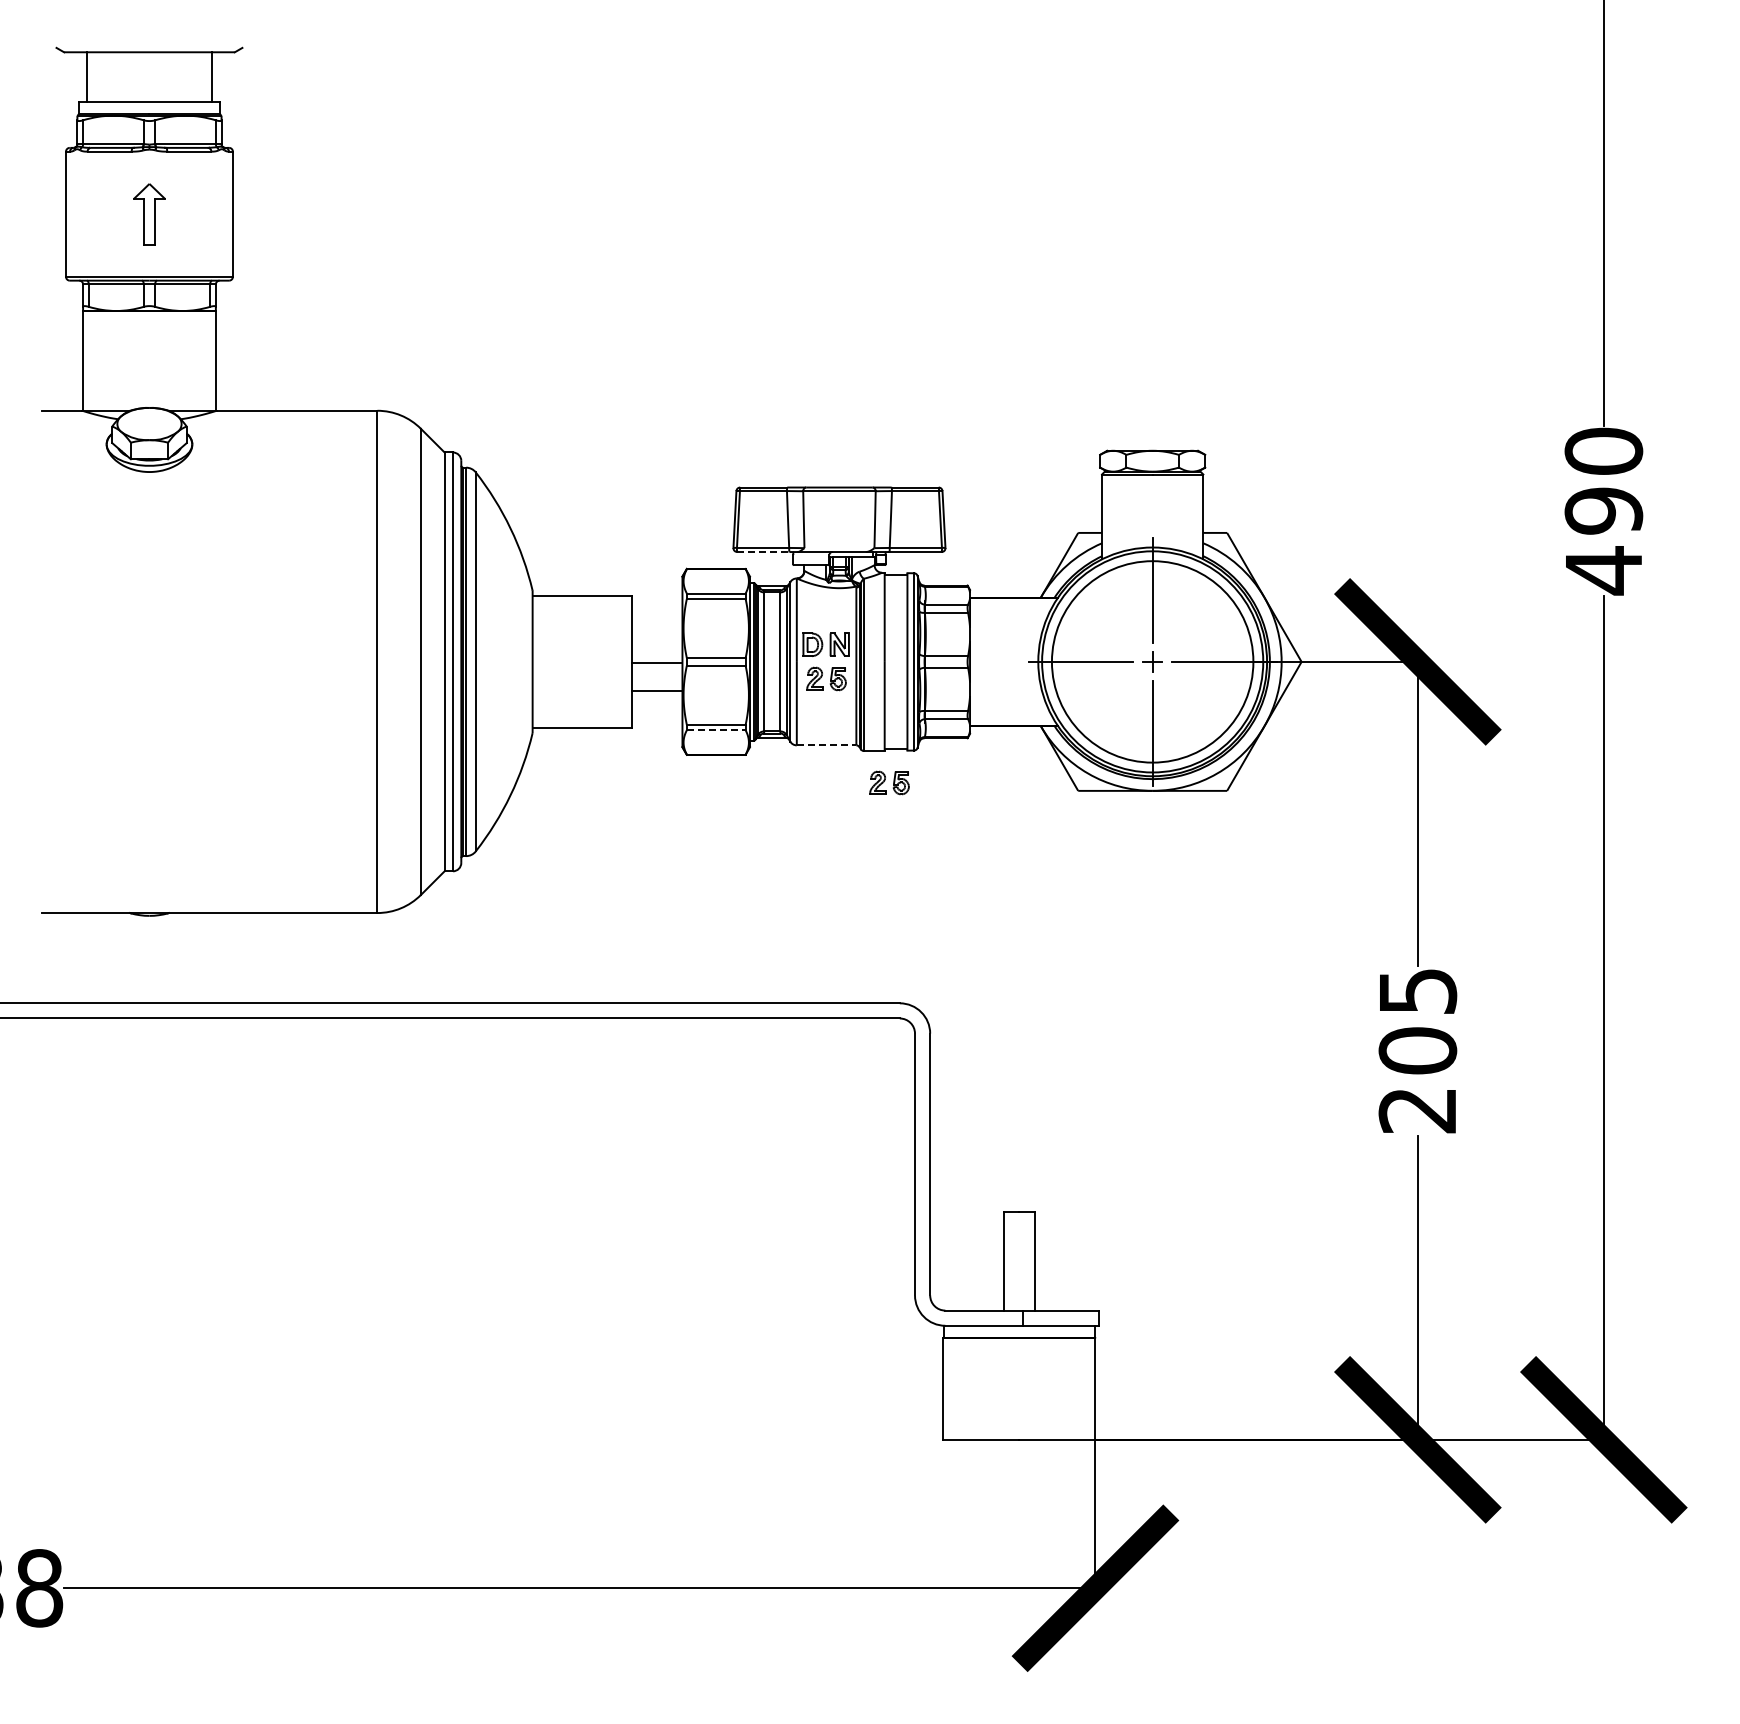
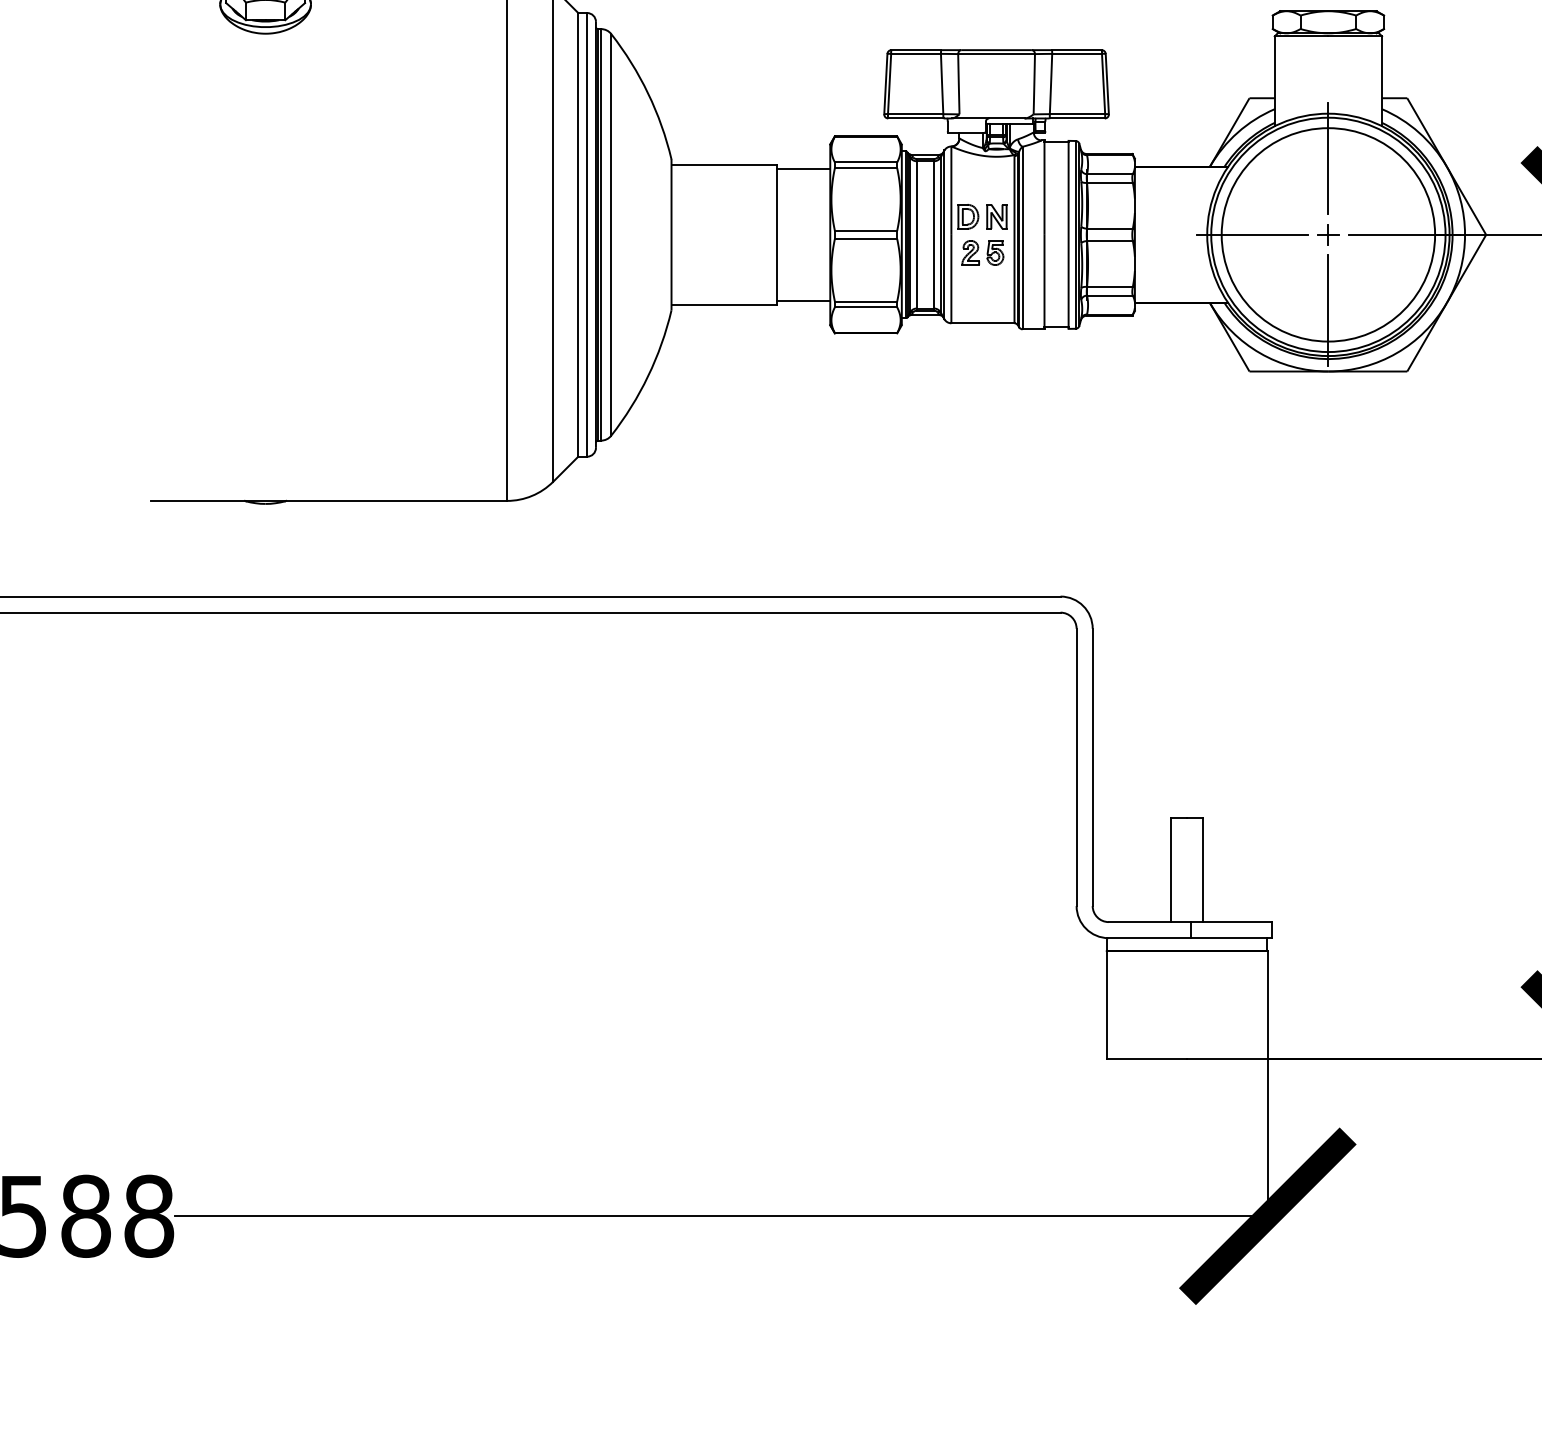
line: (763, 552) -> (916, 118), dashed -> solid
line: (657, 663) -> (803, 301), moved
line: (657, 690) -> (803, 168), moved
line: (716, 730) -> (866, 307), dashed -> solid
line: (826, 745) -> (982, 323), dashed -> solid
part: (889, 782) -> (1049, 362), removed

